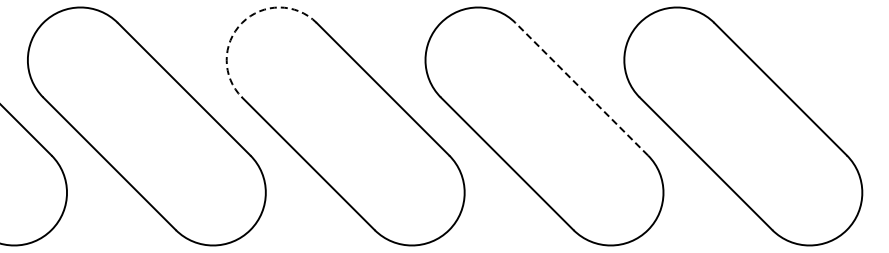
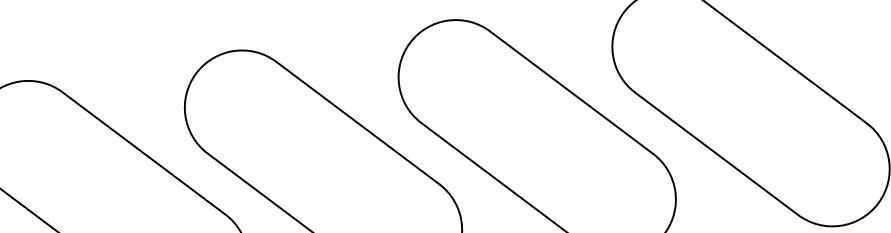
arc: (242, 22) -> (196, 72), dashed -> solid
line: (581, 89) -> (571, 93), dashed -> solid

